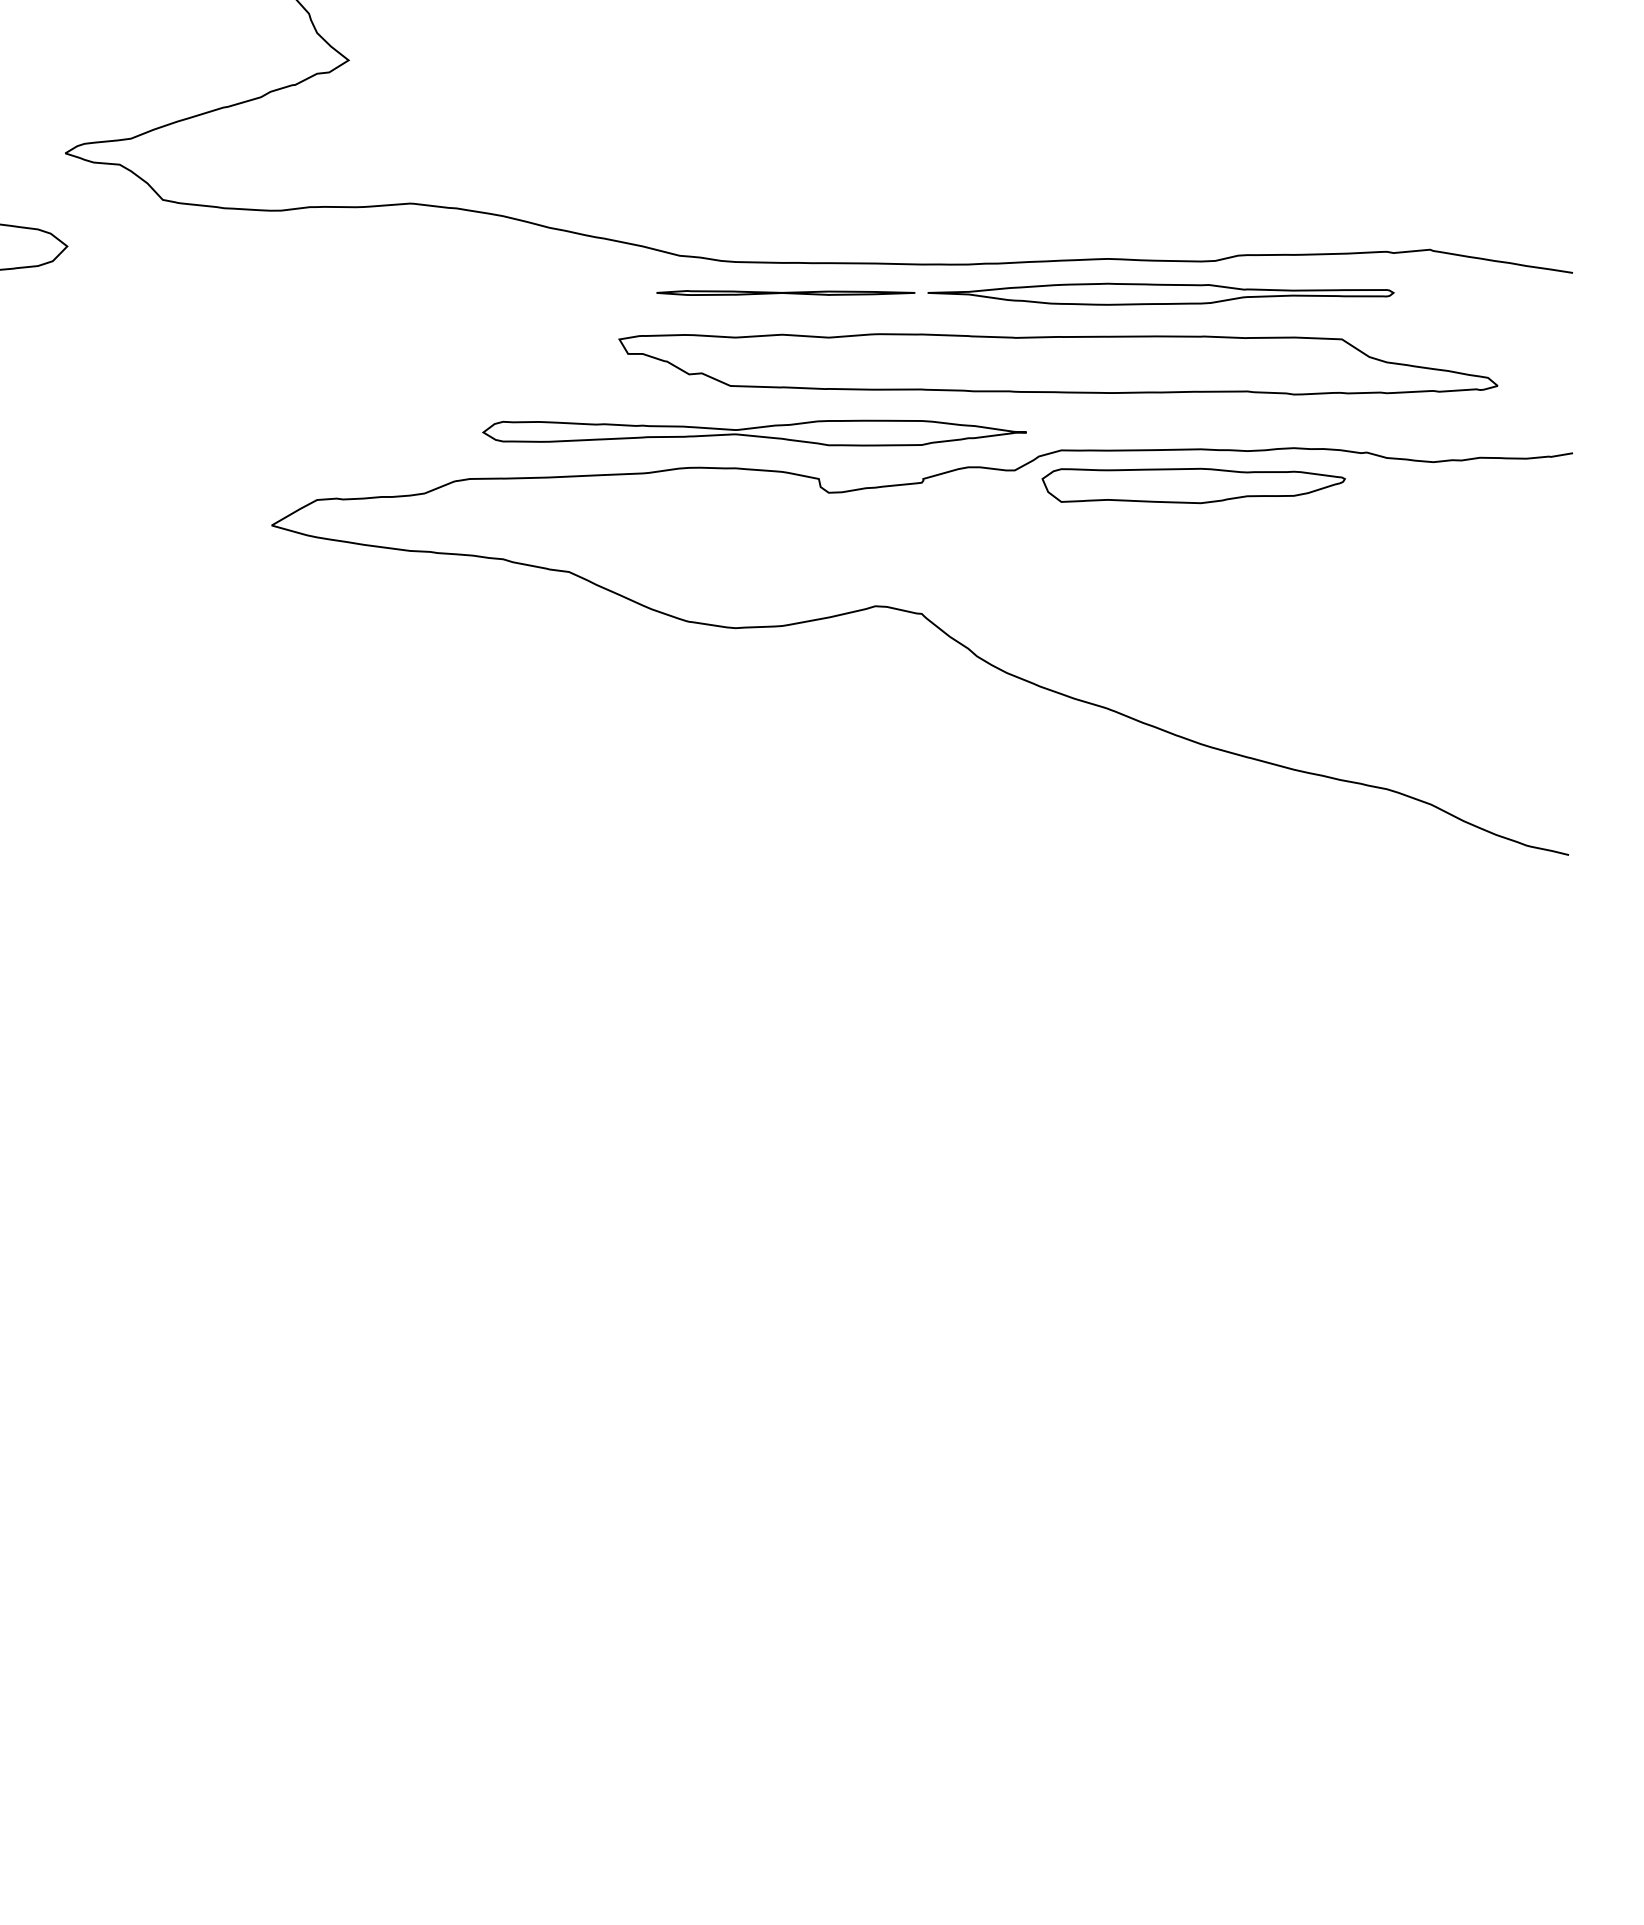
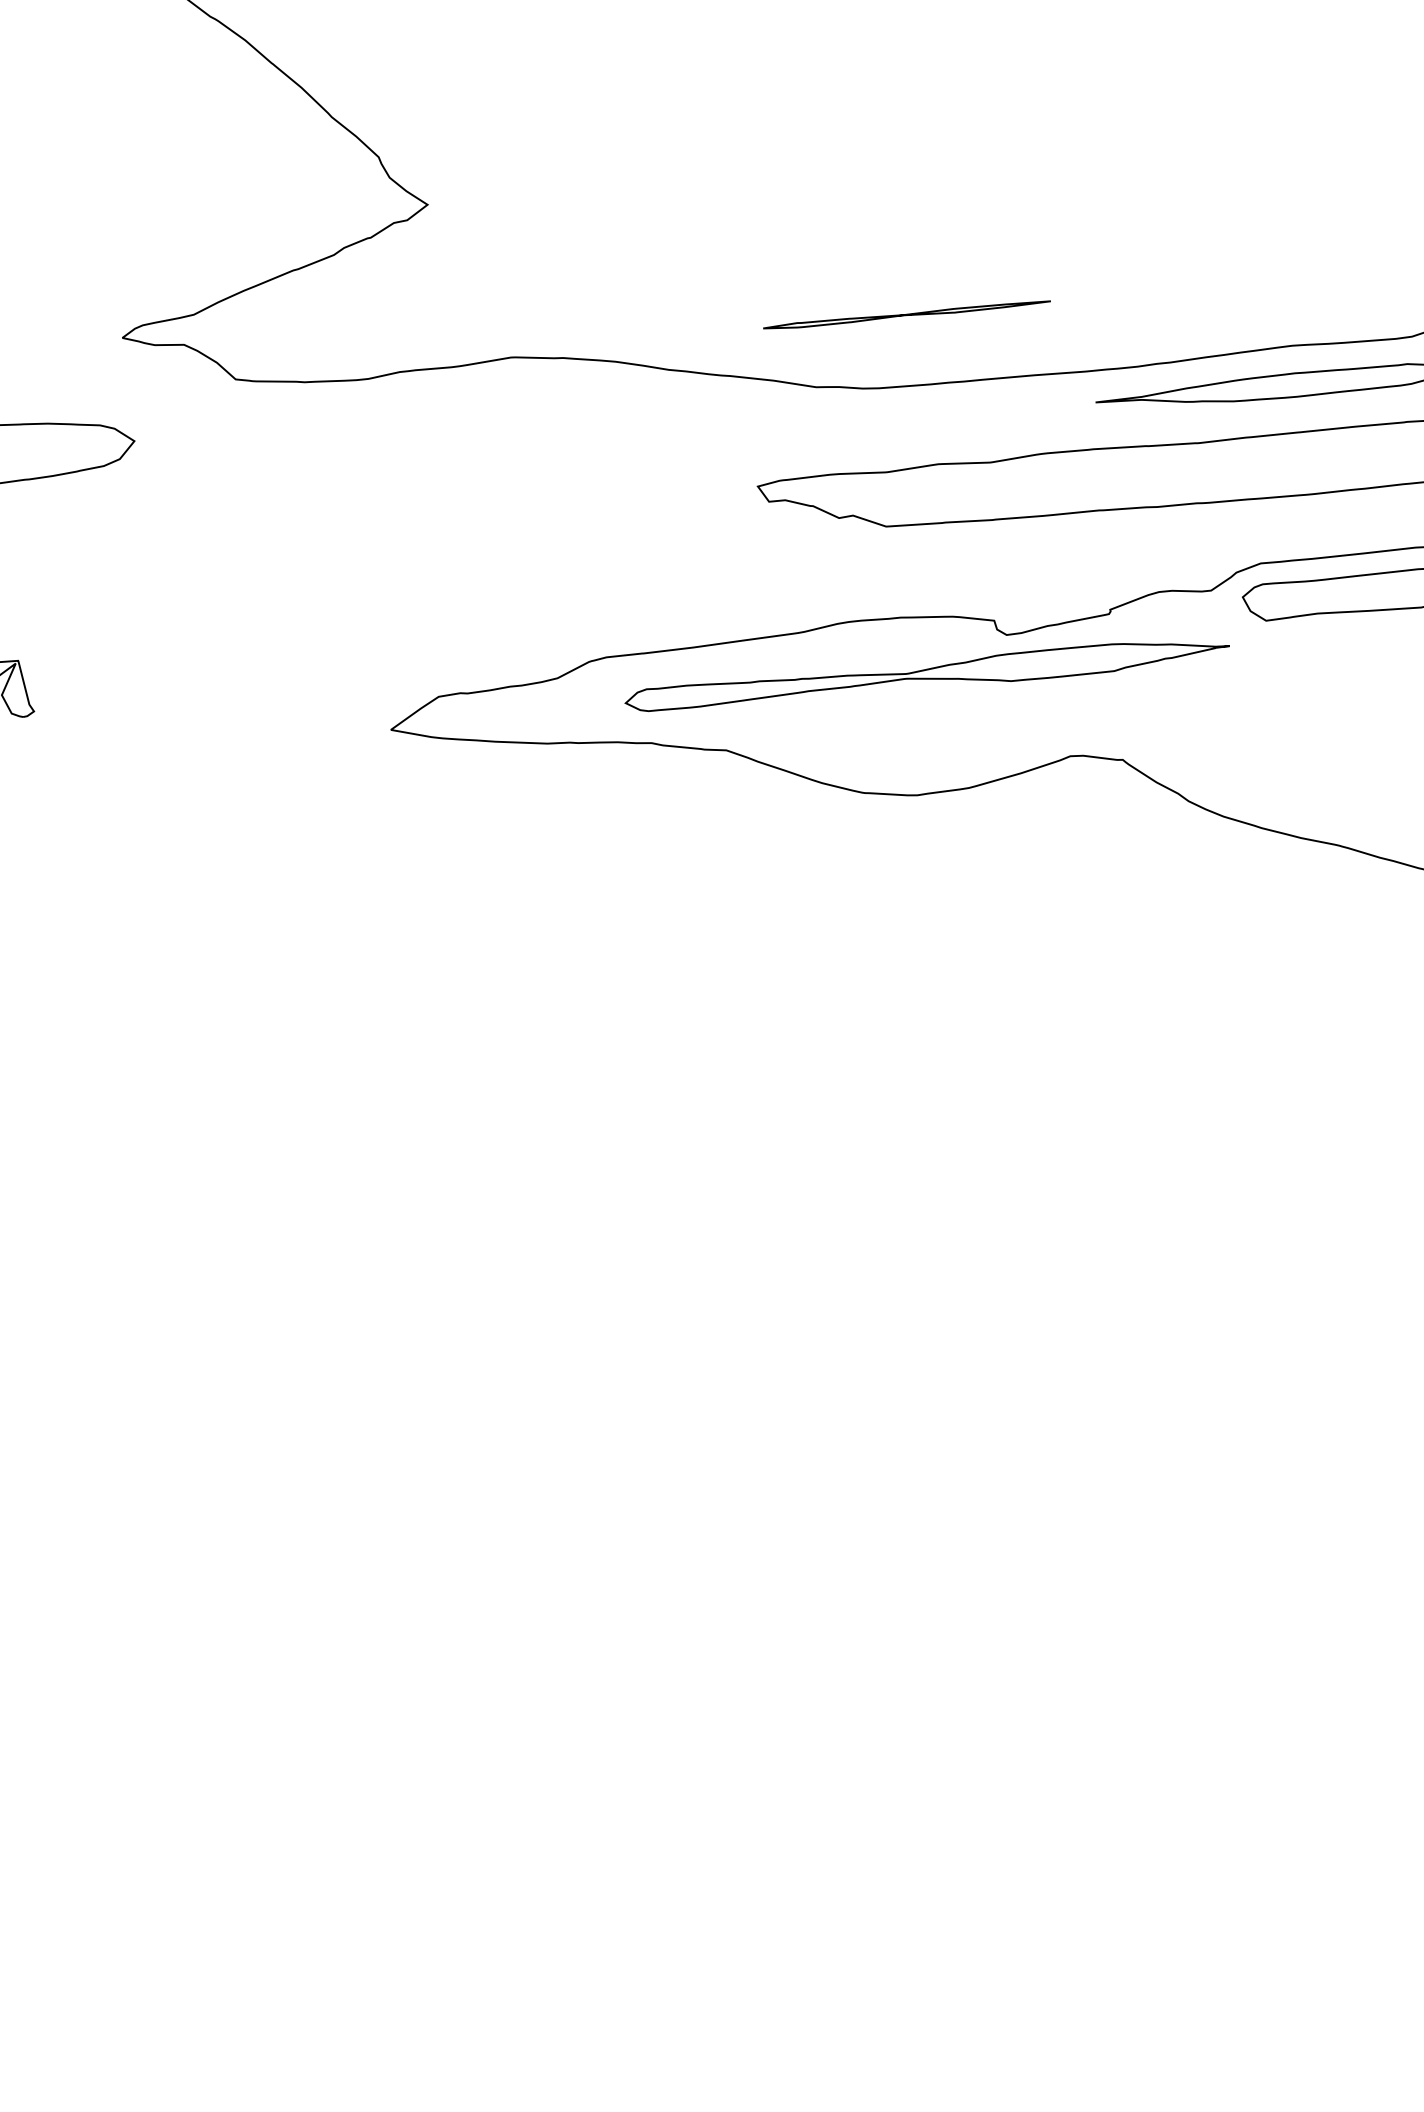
part: (785, 292) -> (906, 314), moved
part: (754, 432) -> (927, 674), moved

